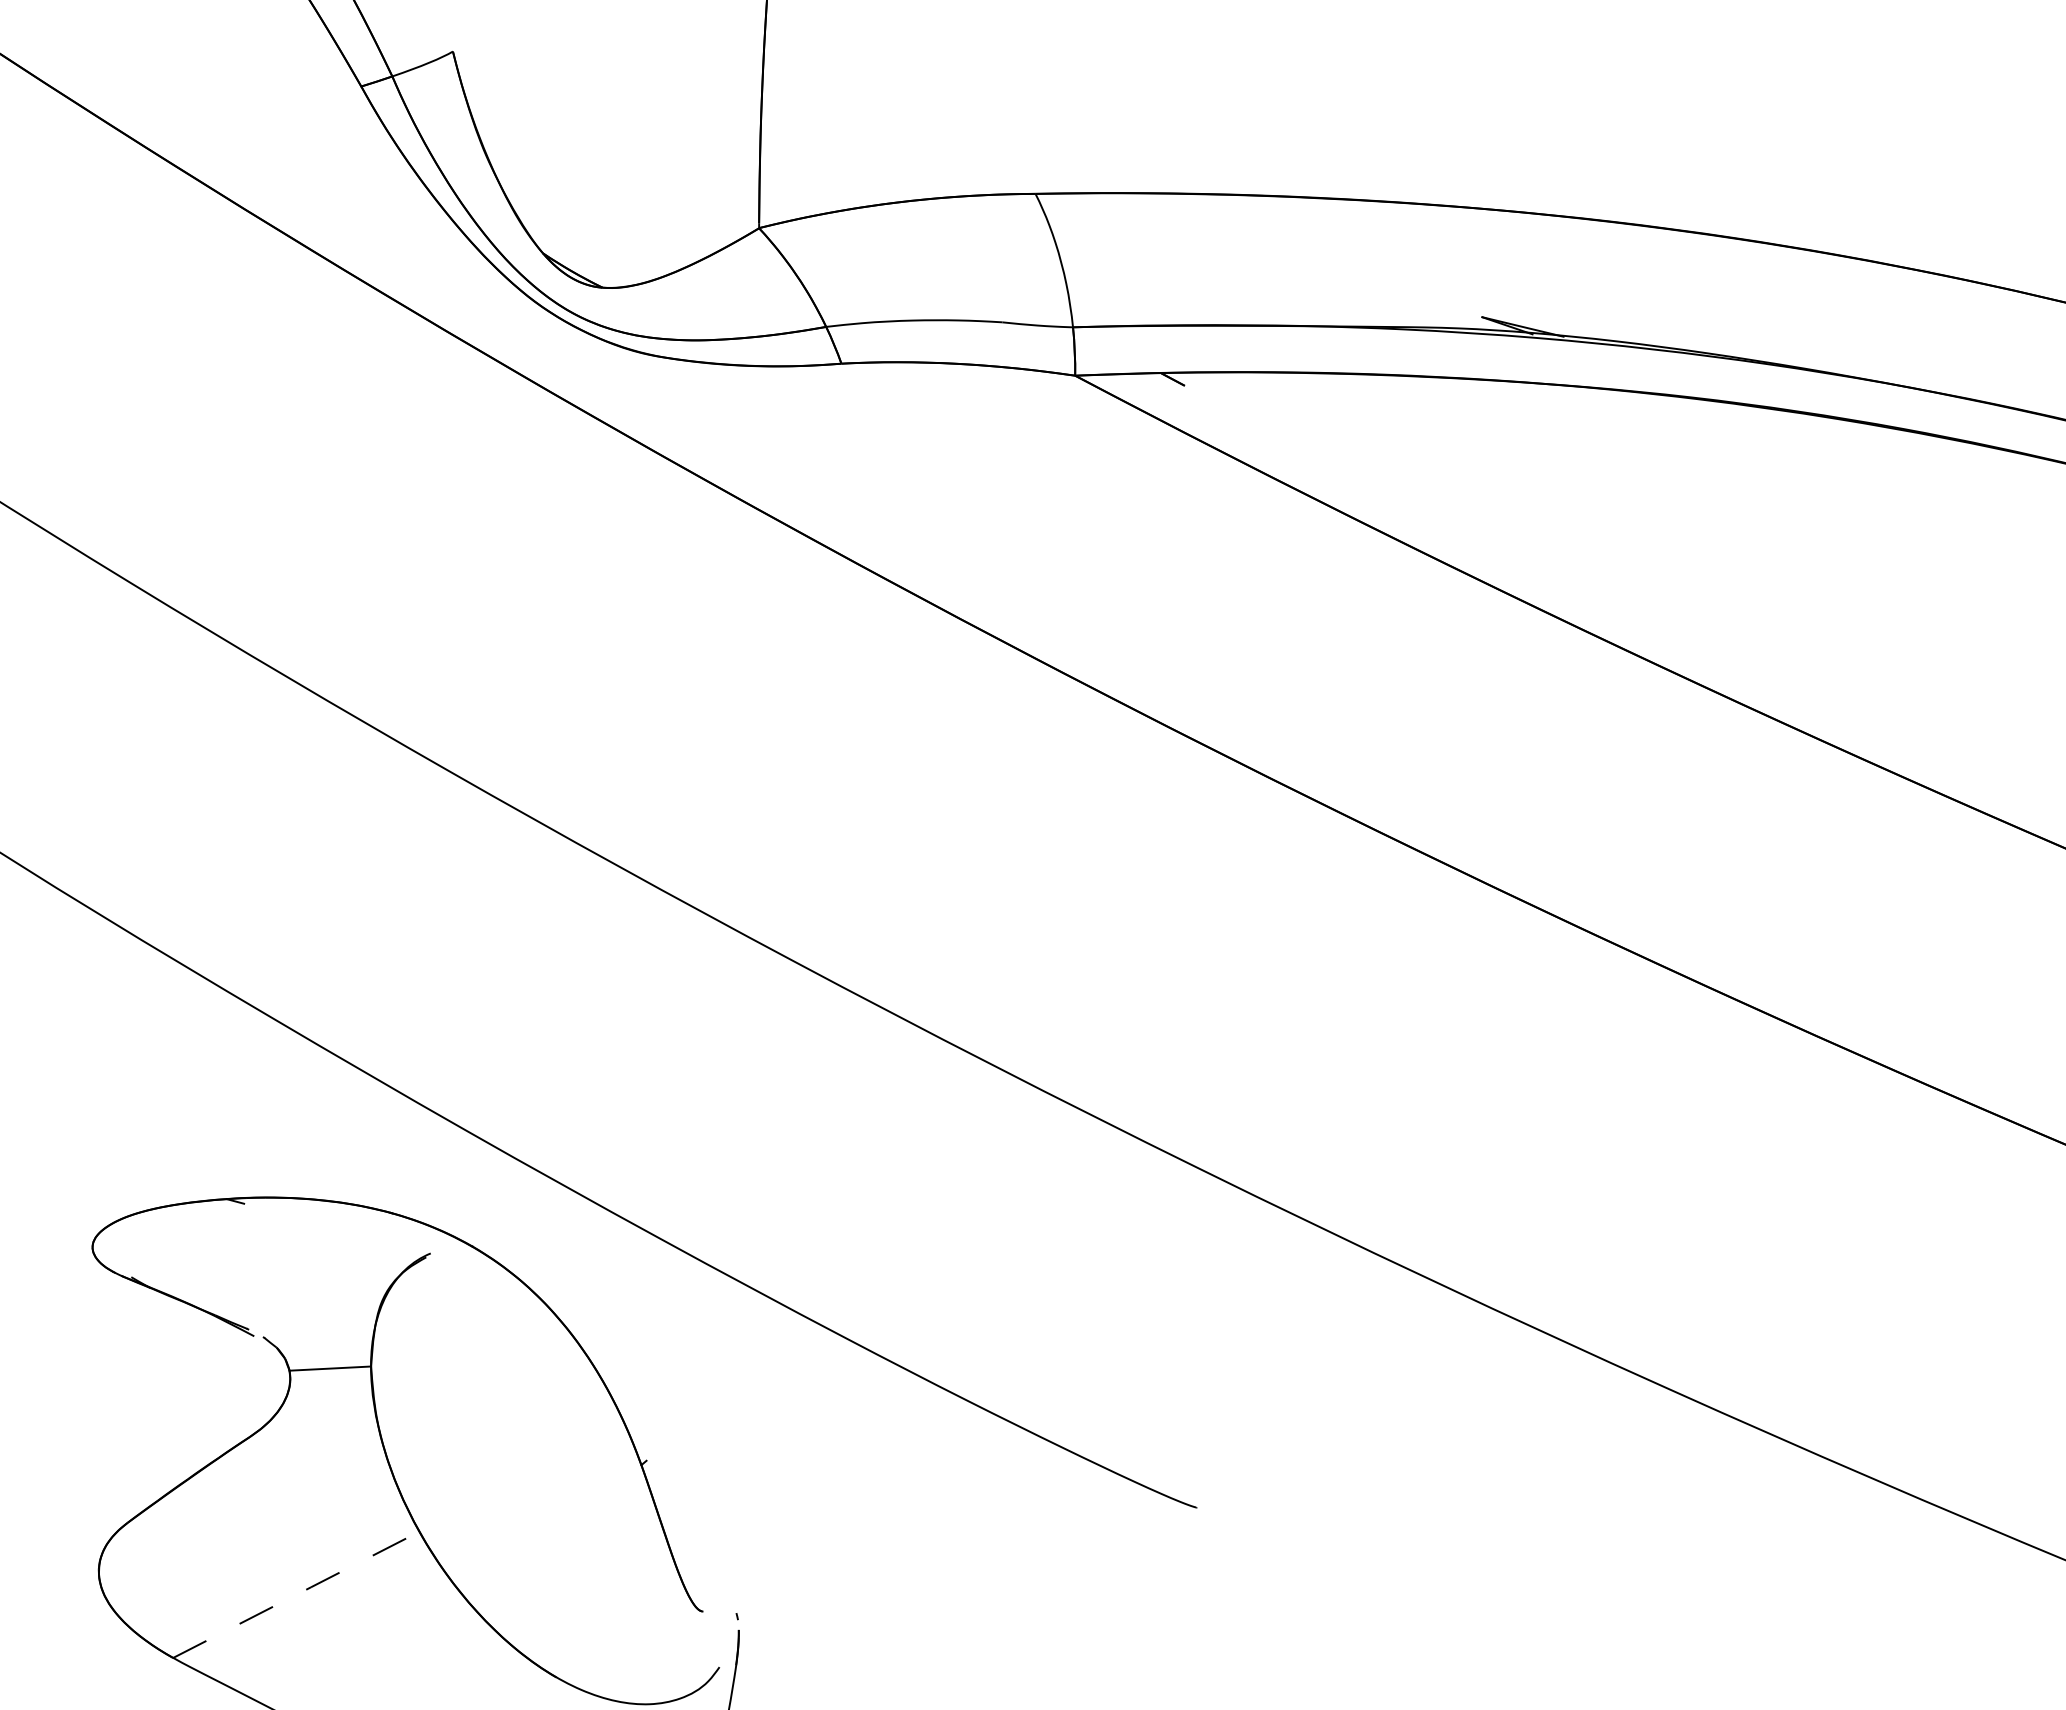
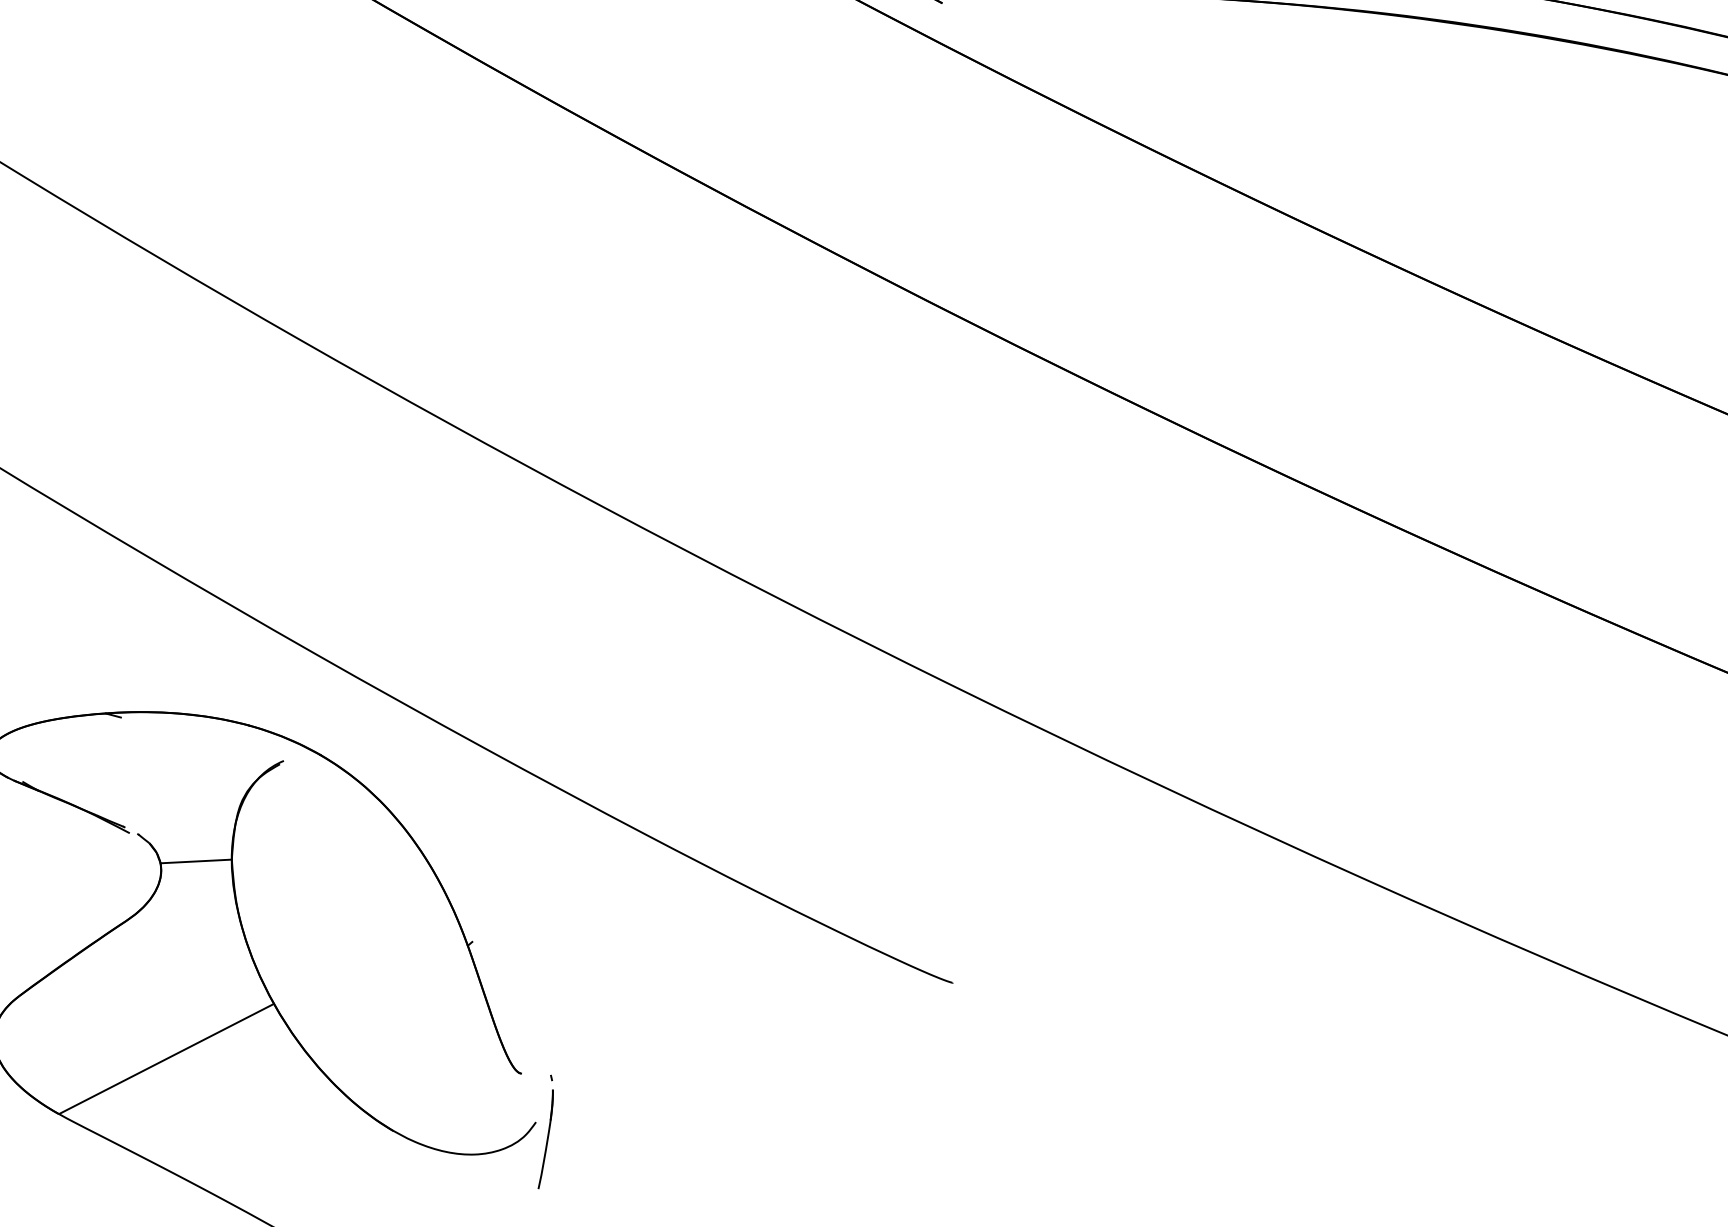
line: (296, 1594) -> (166, 1058), dashed -> solid

